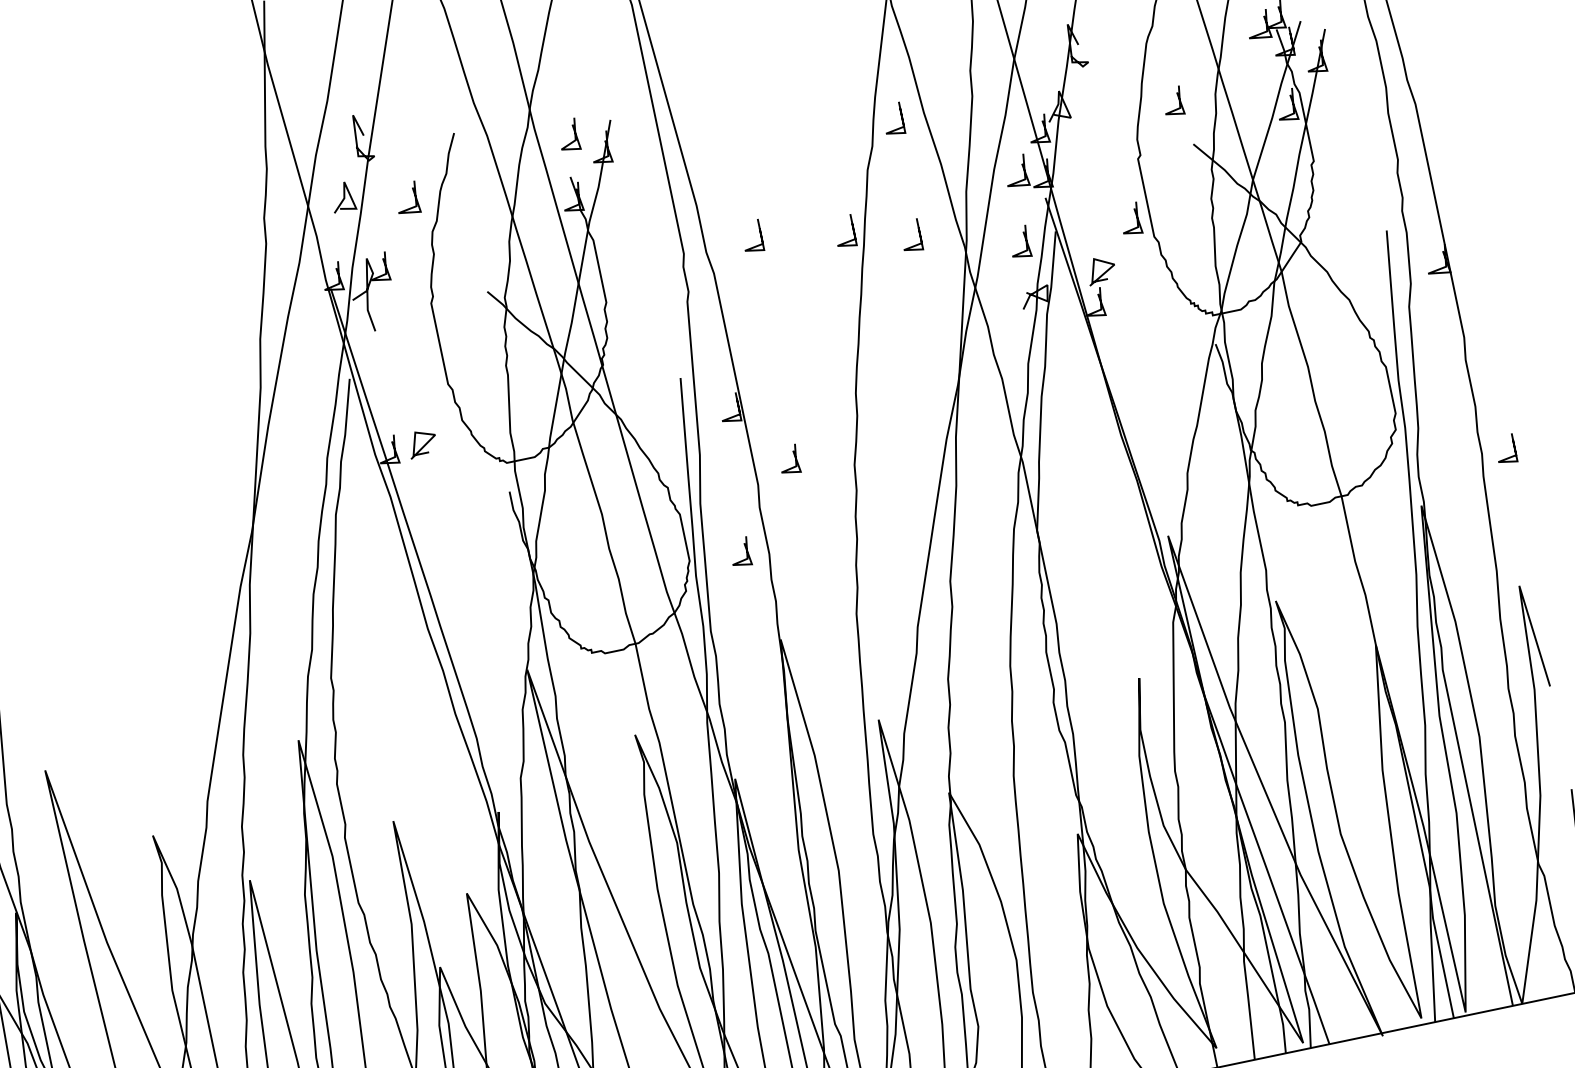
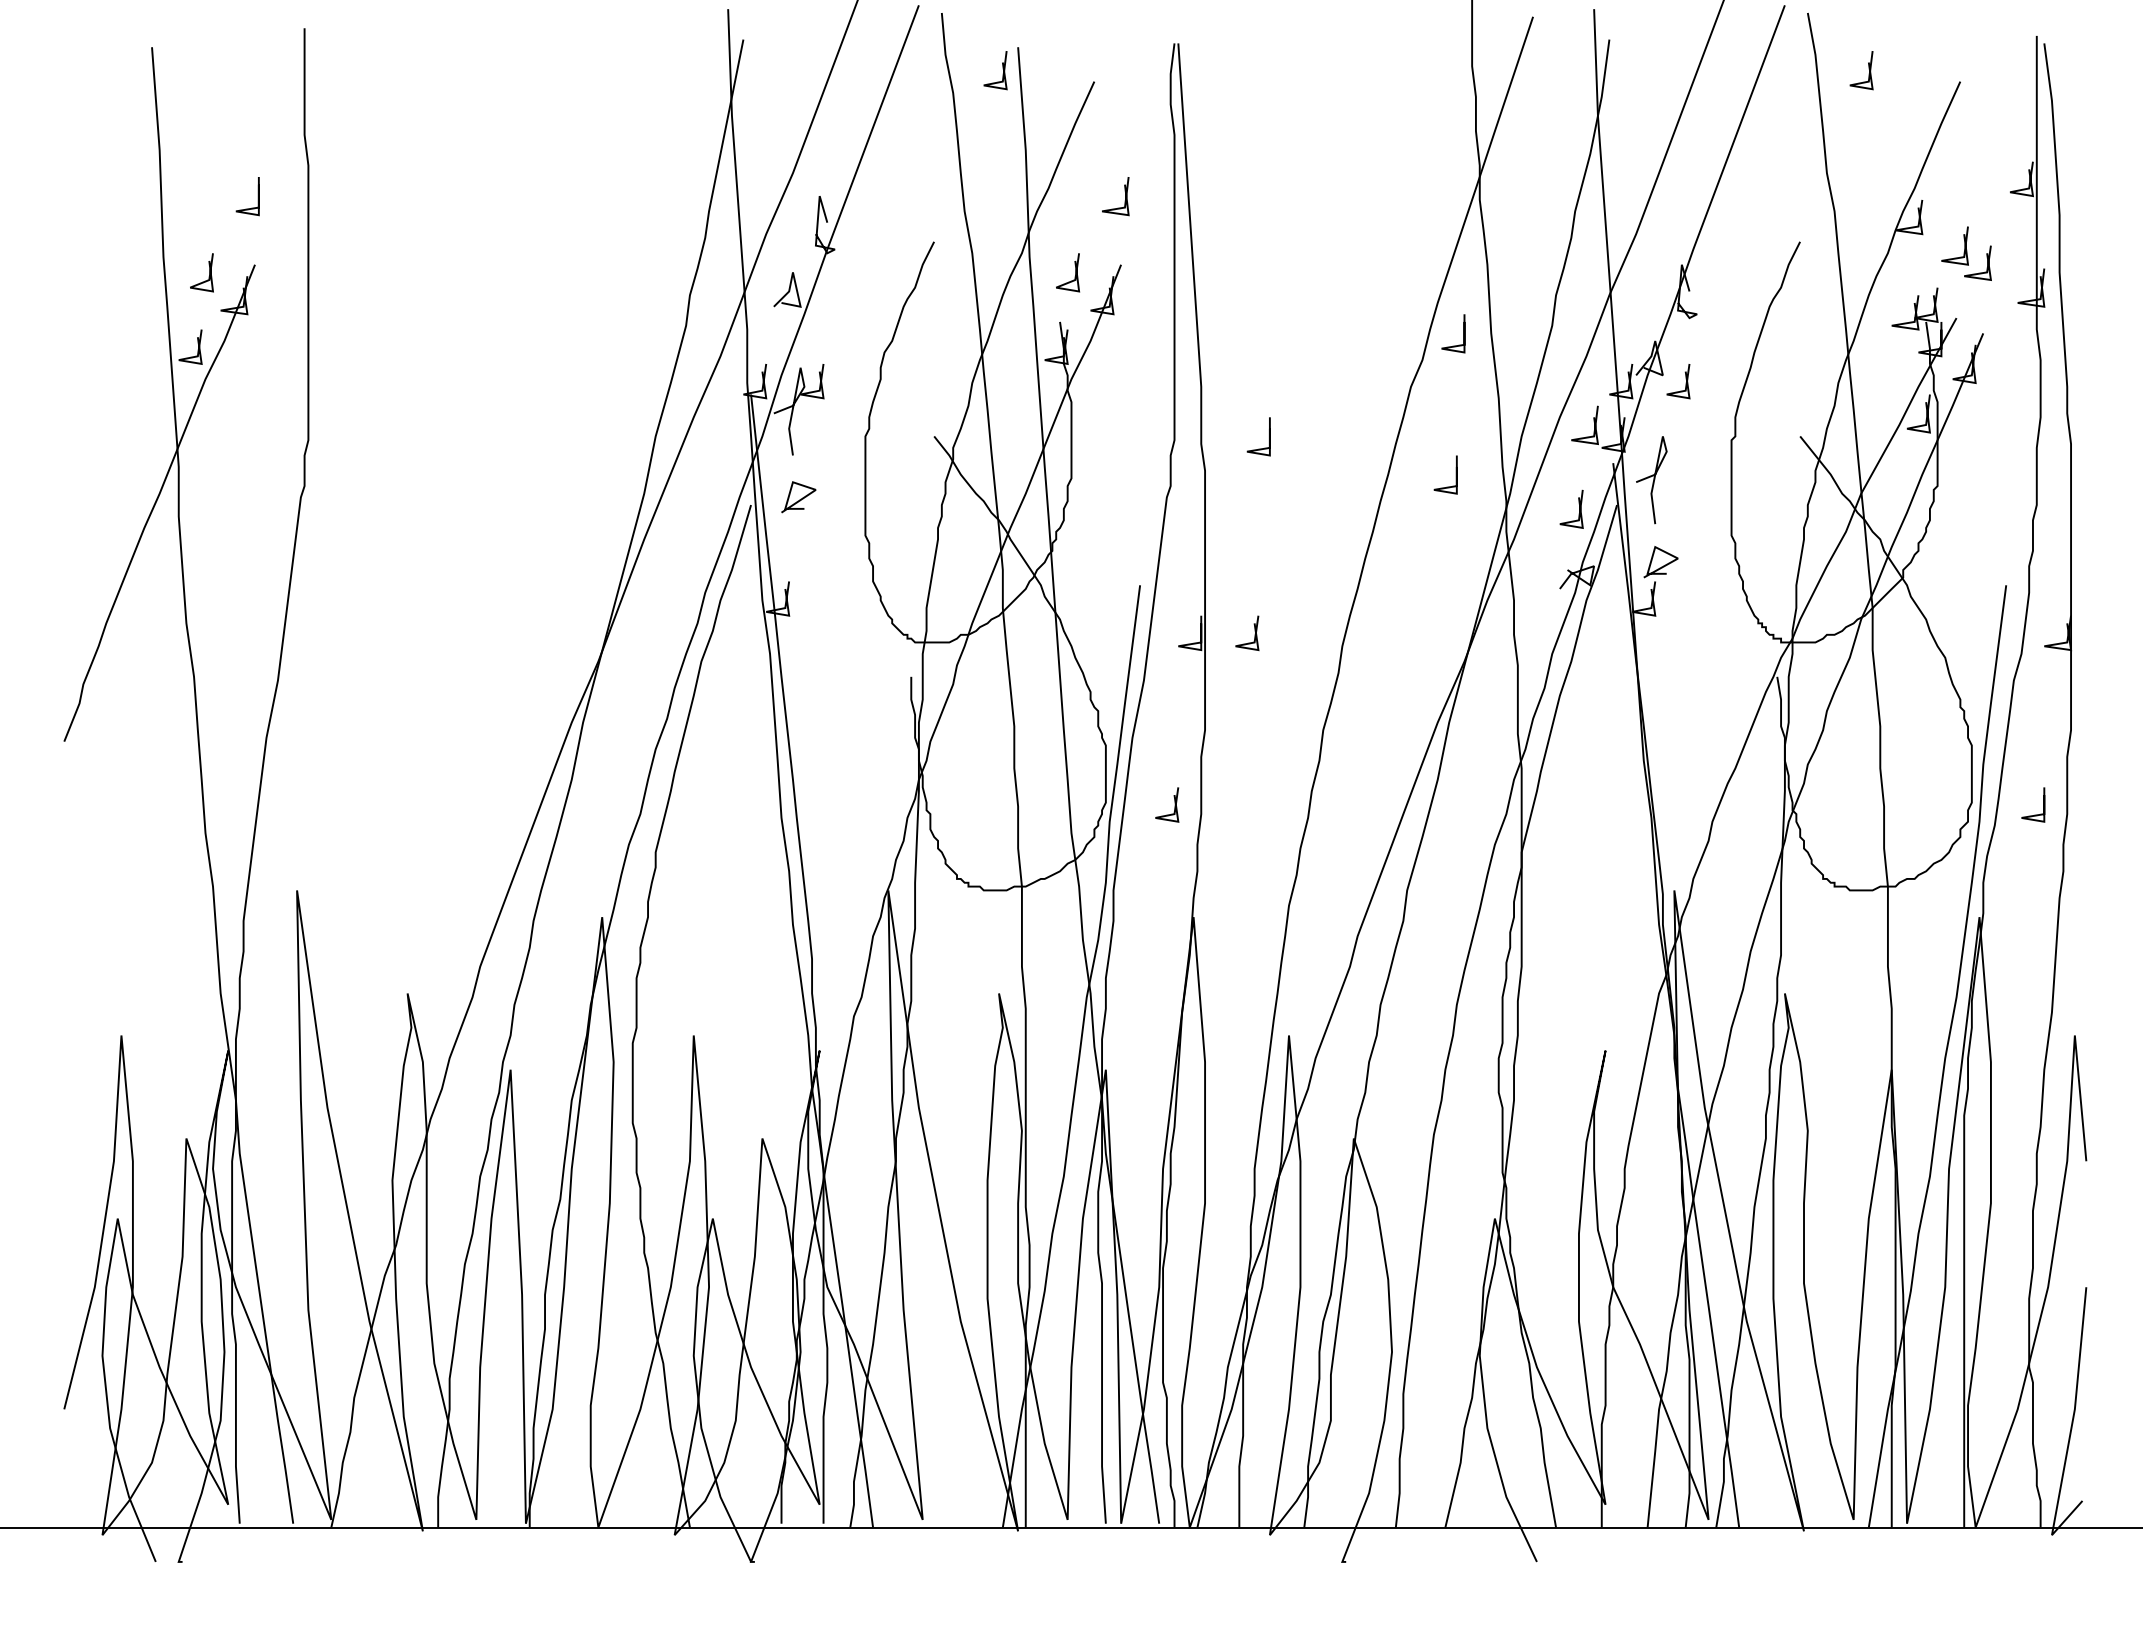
line: (1178, 98) -> (1685, 379), moved
line: (414, 200) -> (1124, 200), moved
curve: (1081, 205) -> (1653, 480), added
line: (1136, 217) -> (1715, 508), removed
line: (853, 229) -> (1379, 453), removed
line: (423, 445) -> (799, 499), moved
line: (1513, 447) -> (2043, 804), moved
line: (794, 459) -> (1254, 634), moved

